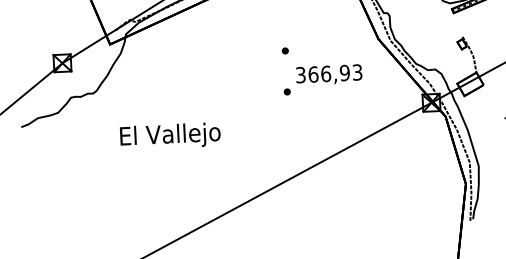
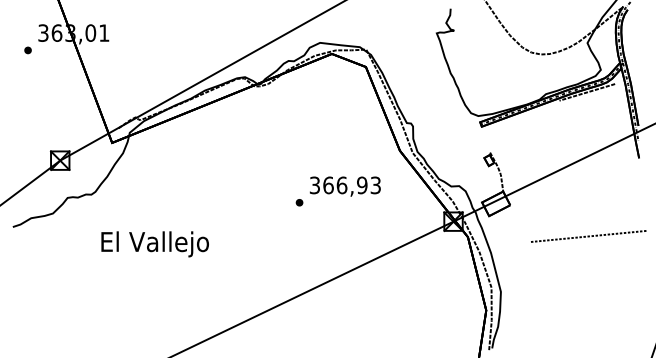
part: (285, 50) -> (299, 158), removed
text: (169, 136) -> (154, 244), moved

